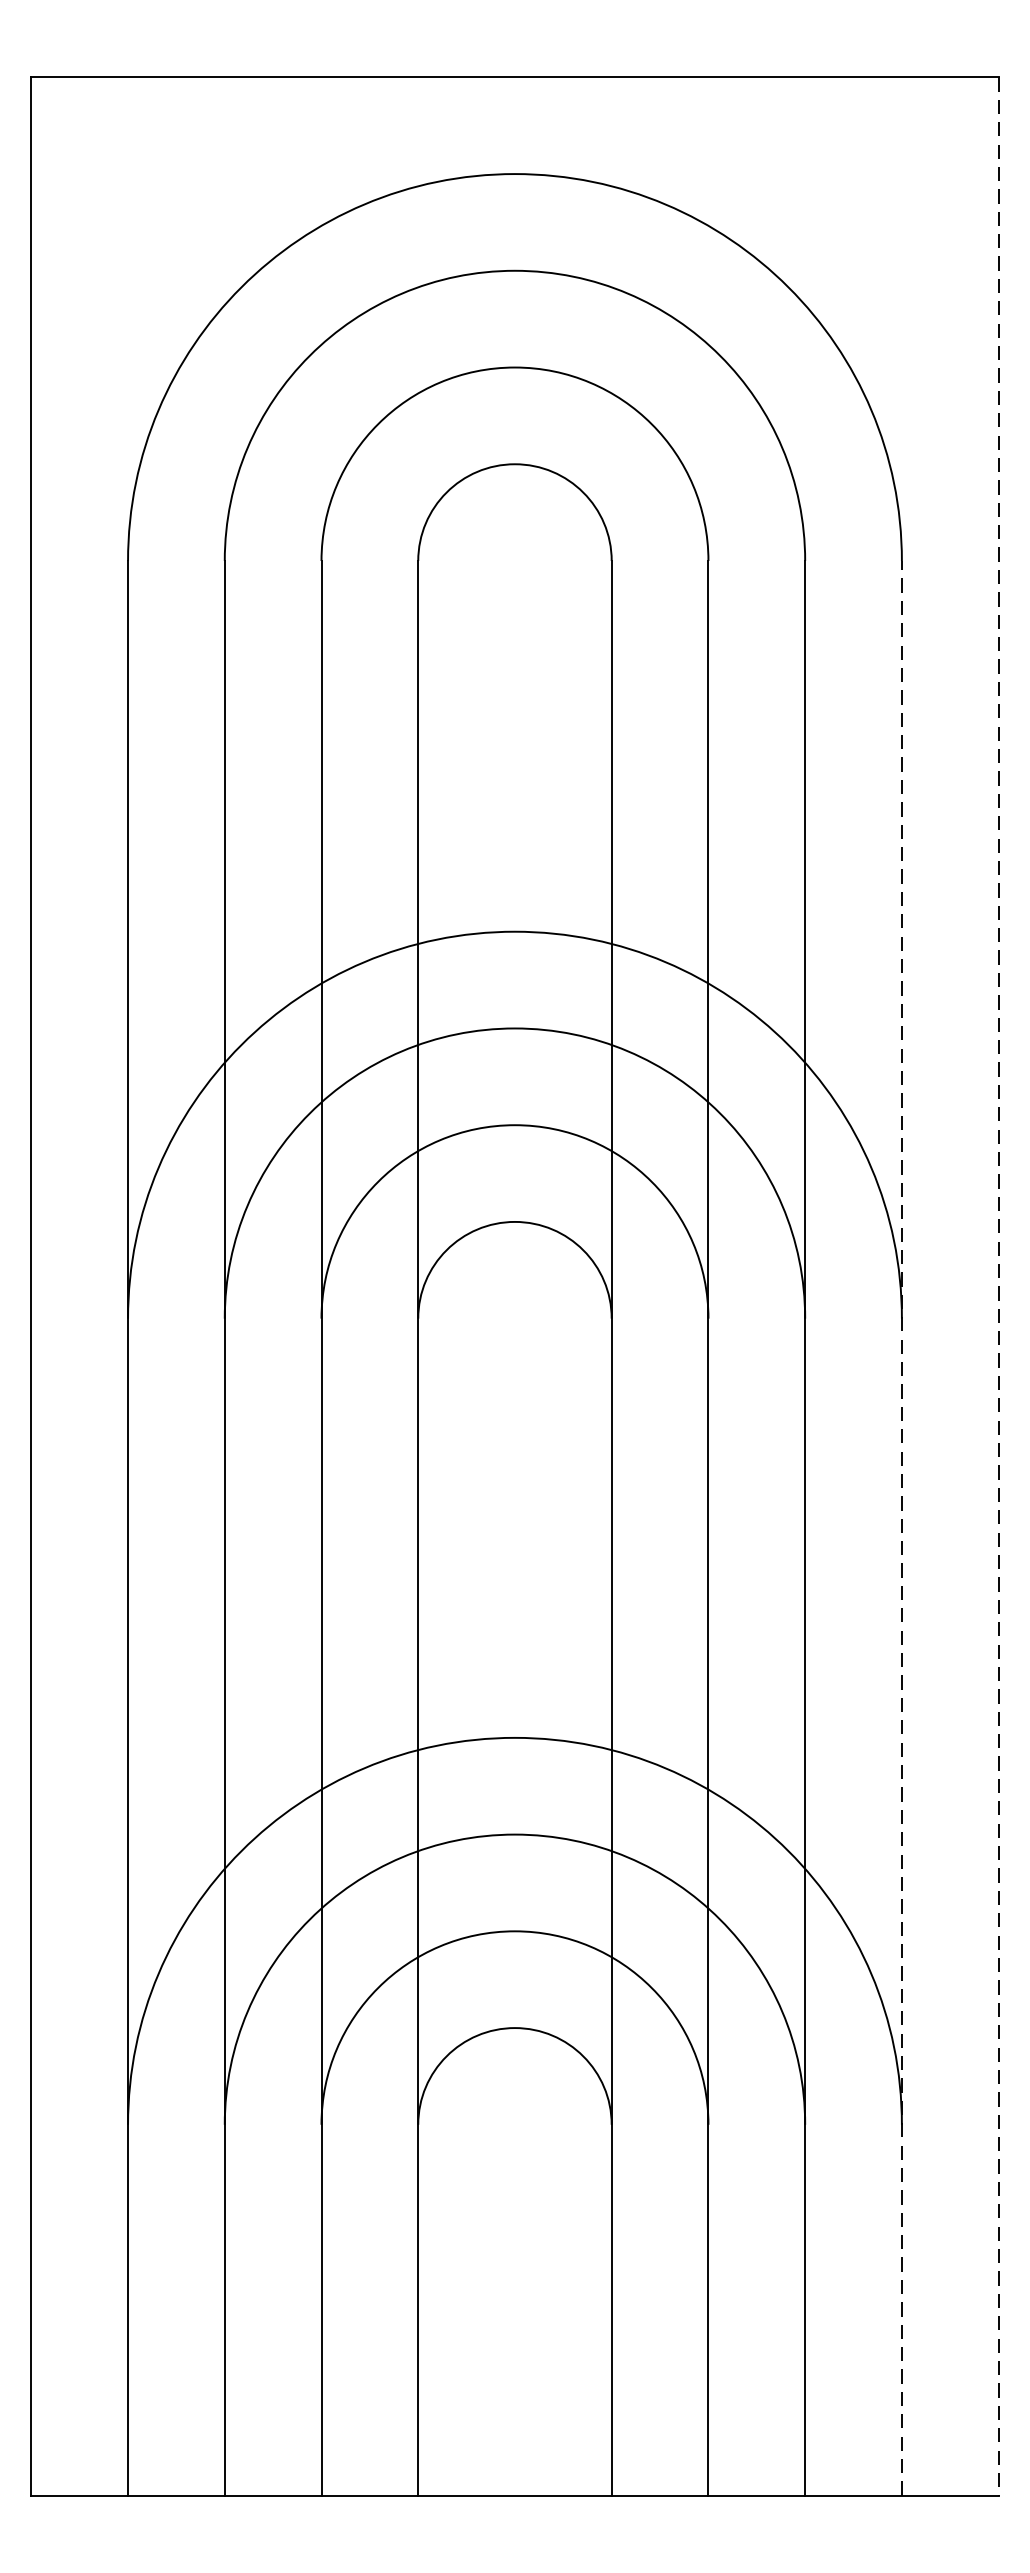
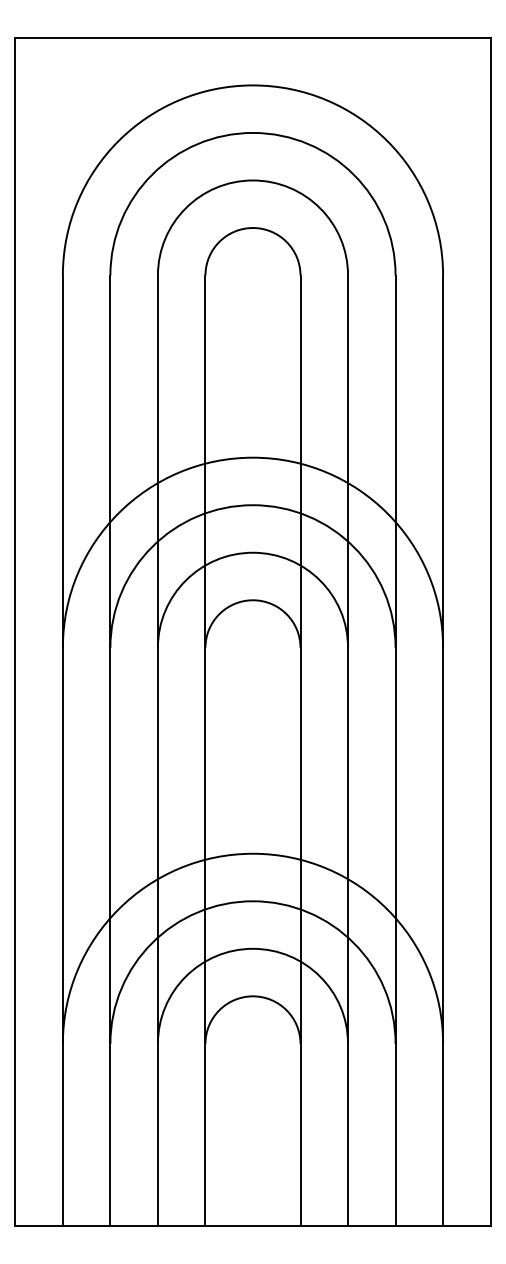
line: (998, 1287) -> (490, 632), dashed -> solid
line: (902, 1527) -> (443, 750), dashed -> solid

